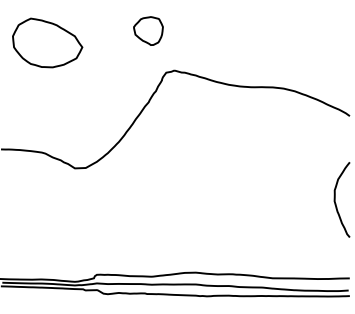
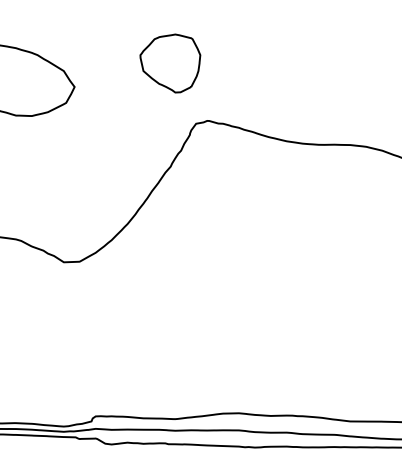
part: (148, 30) -> (170, 62), size x1.43

